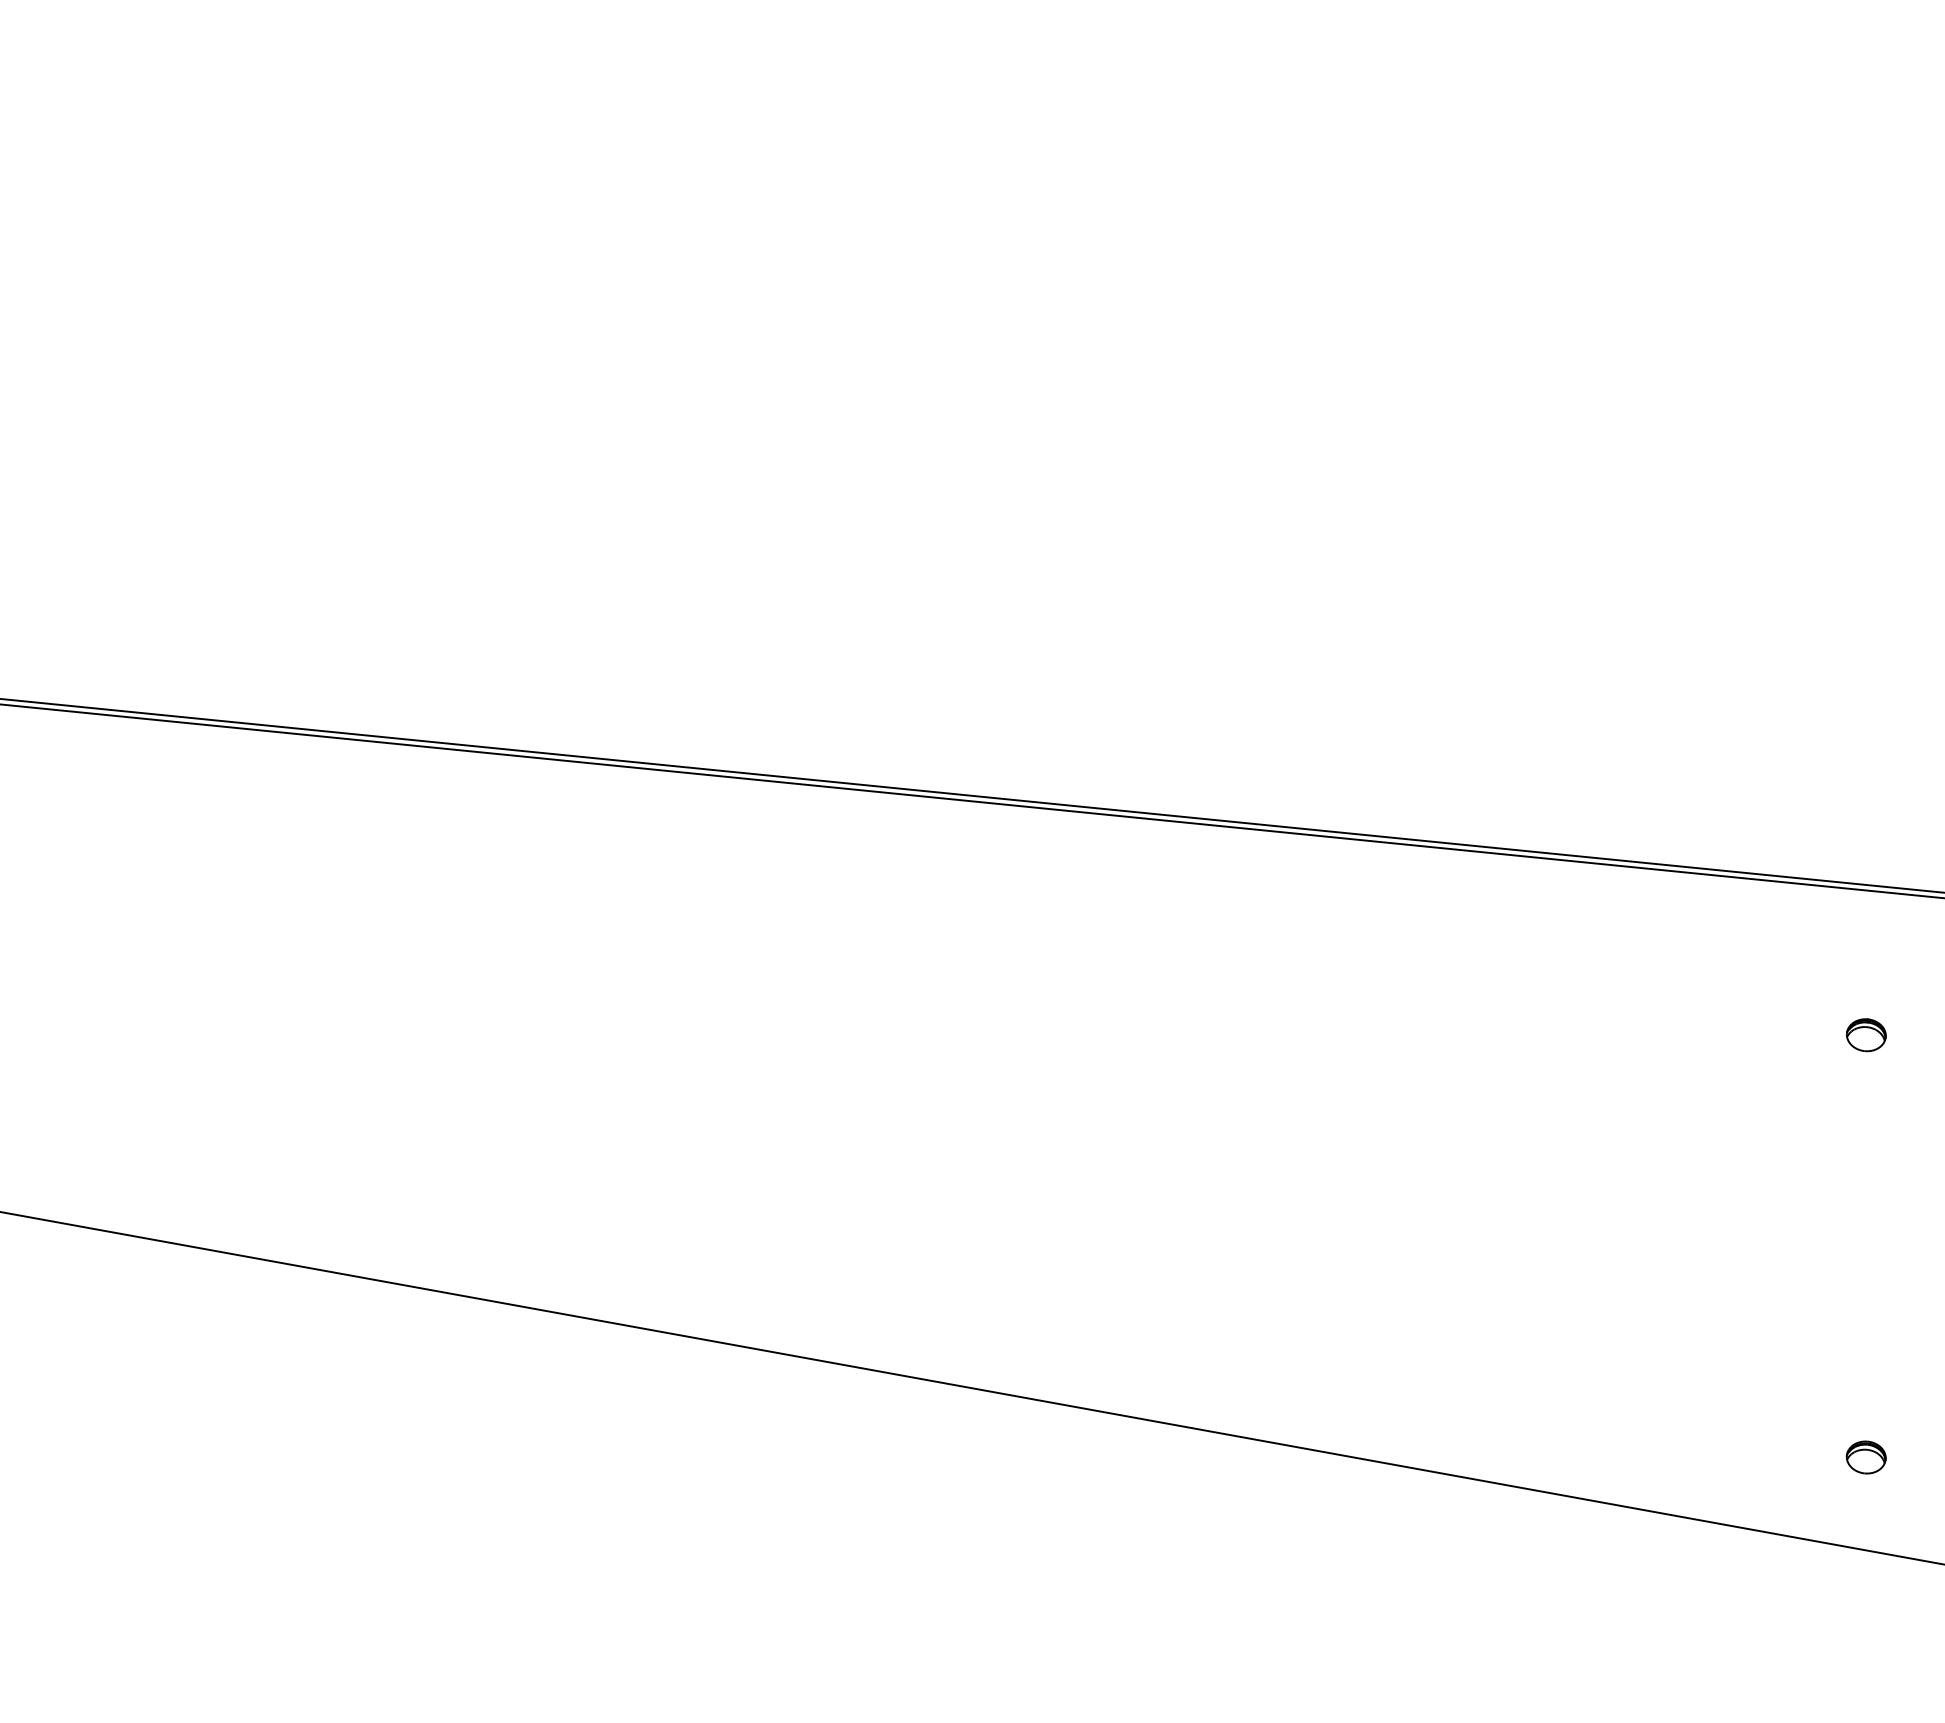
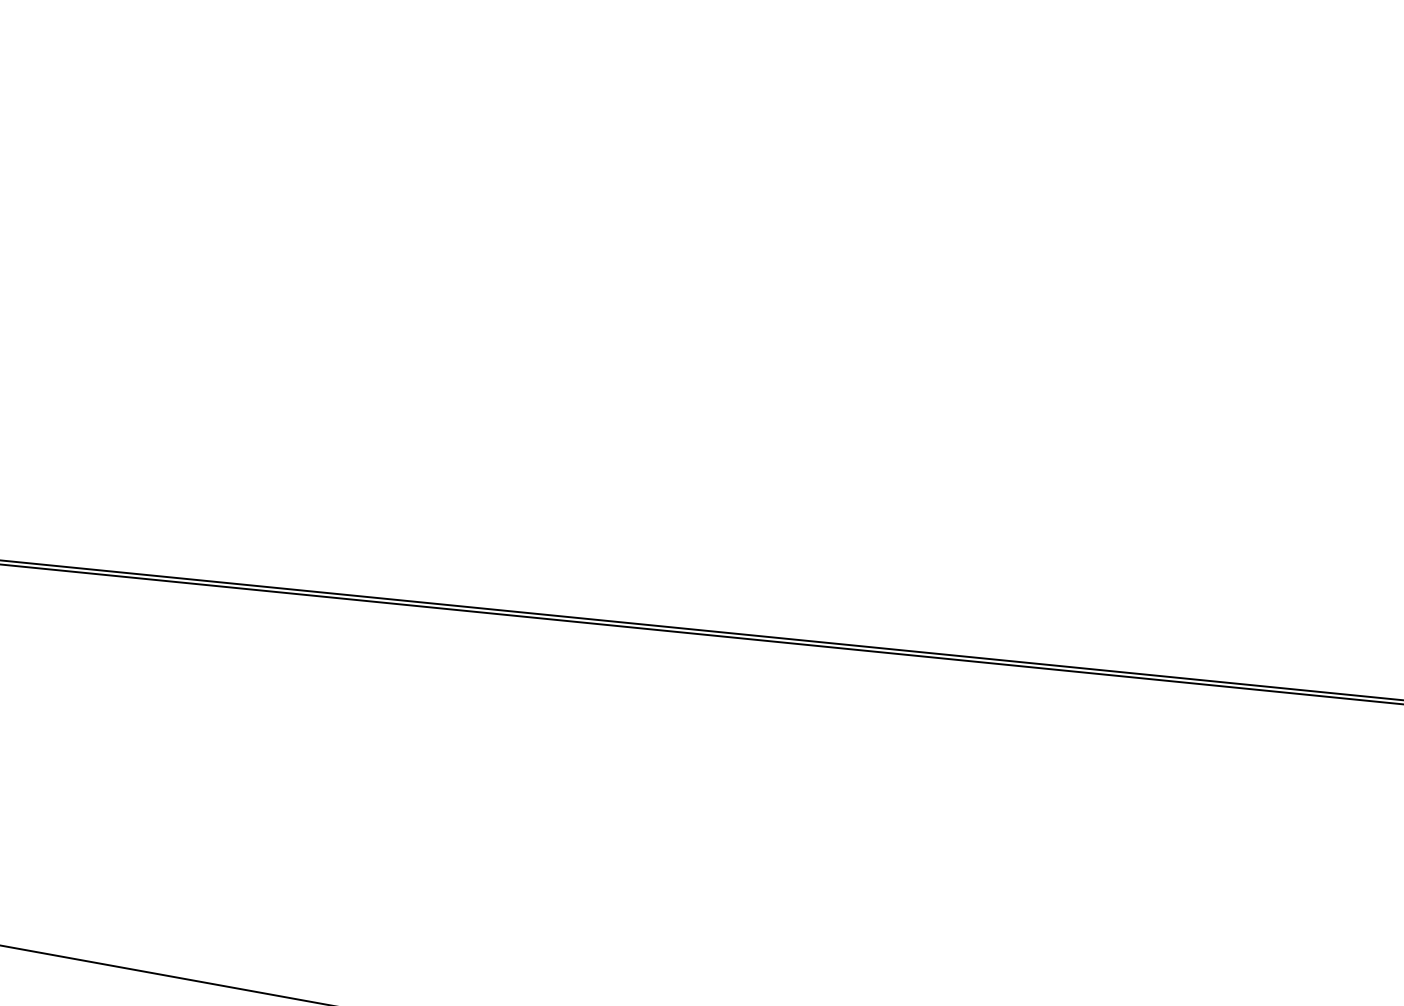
part: (1866, 1035) -> (1350, 807), removed

